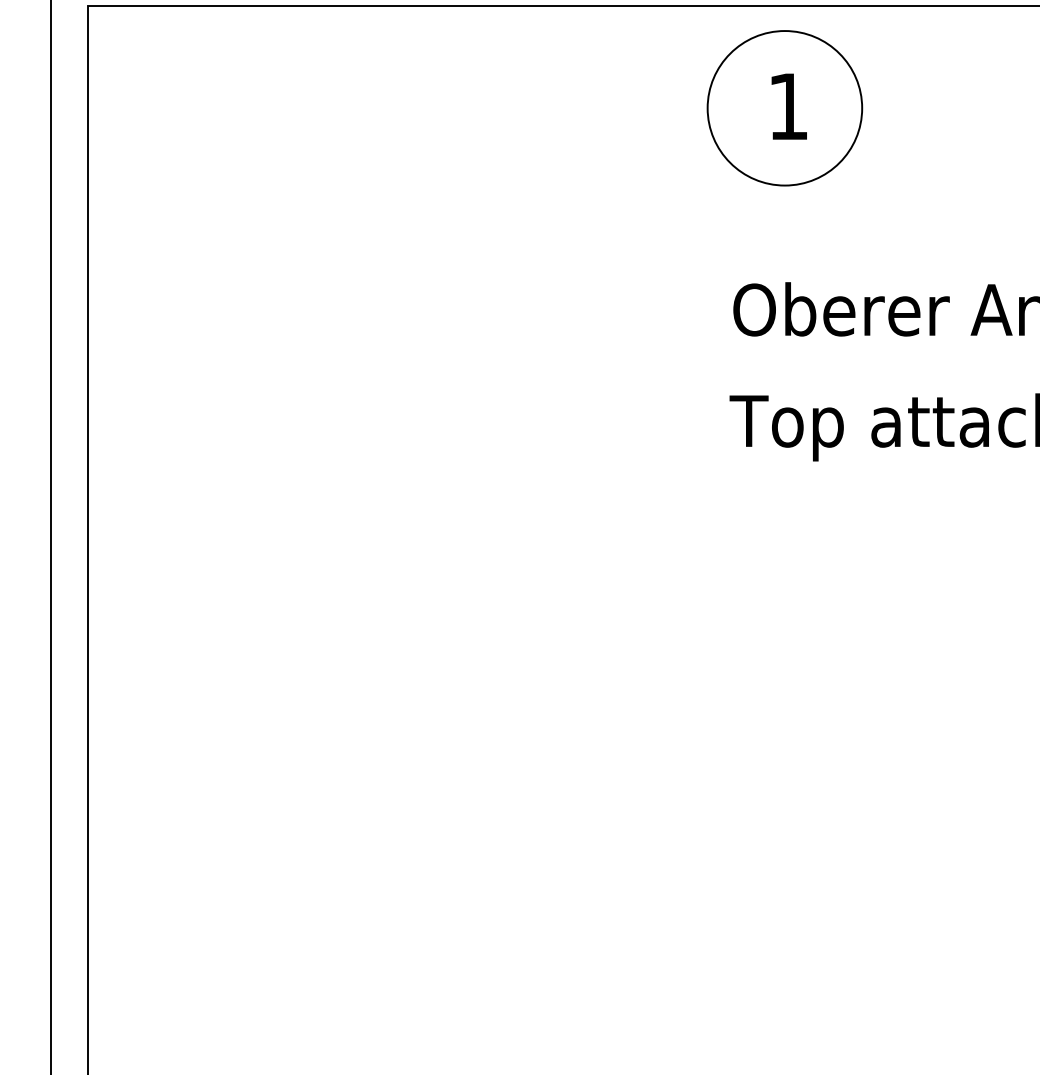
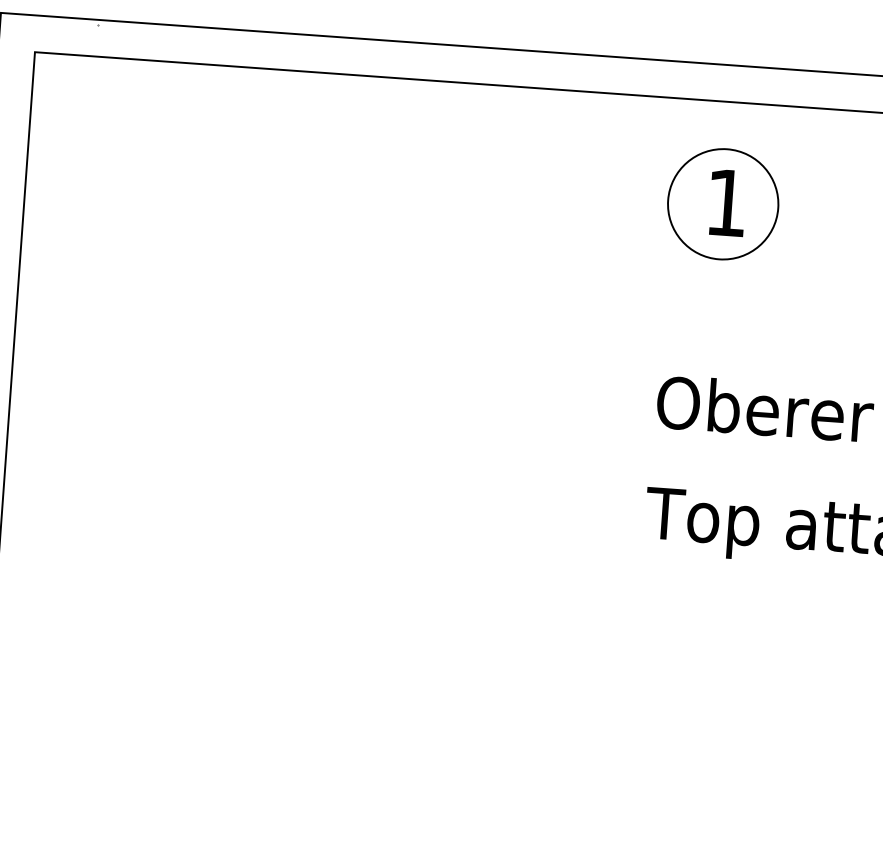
circle: (784, 108) -> (722, 204), size x0.71

